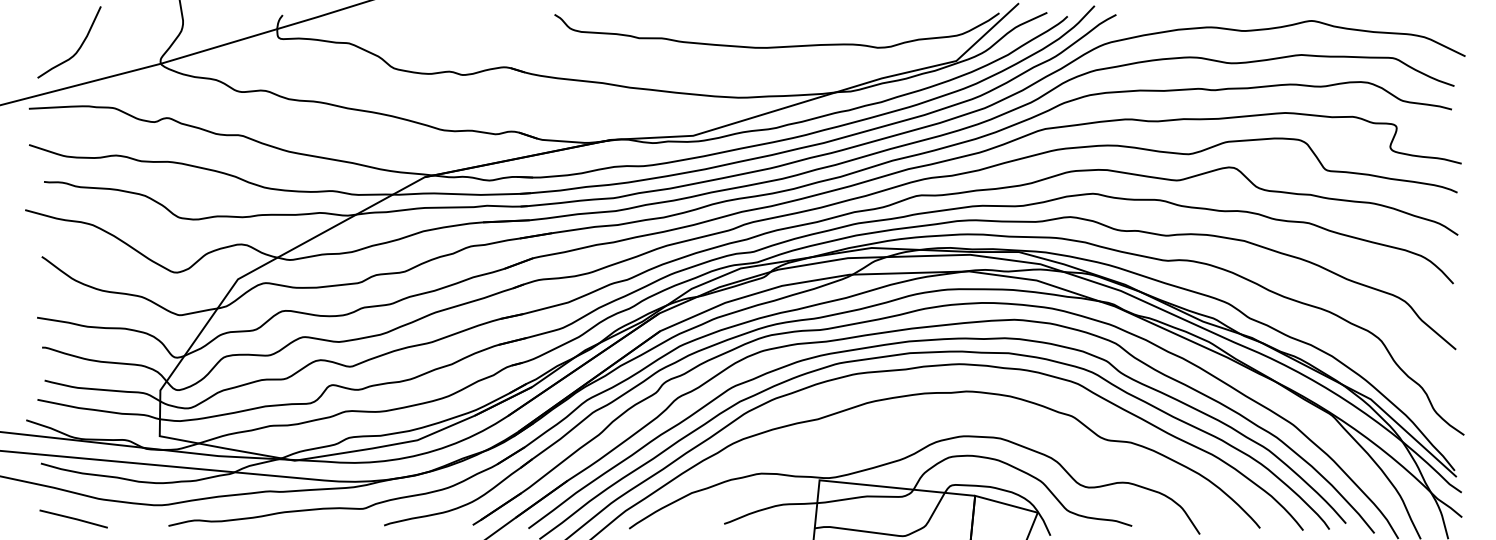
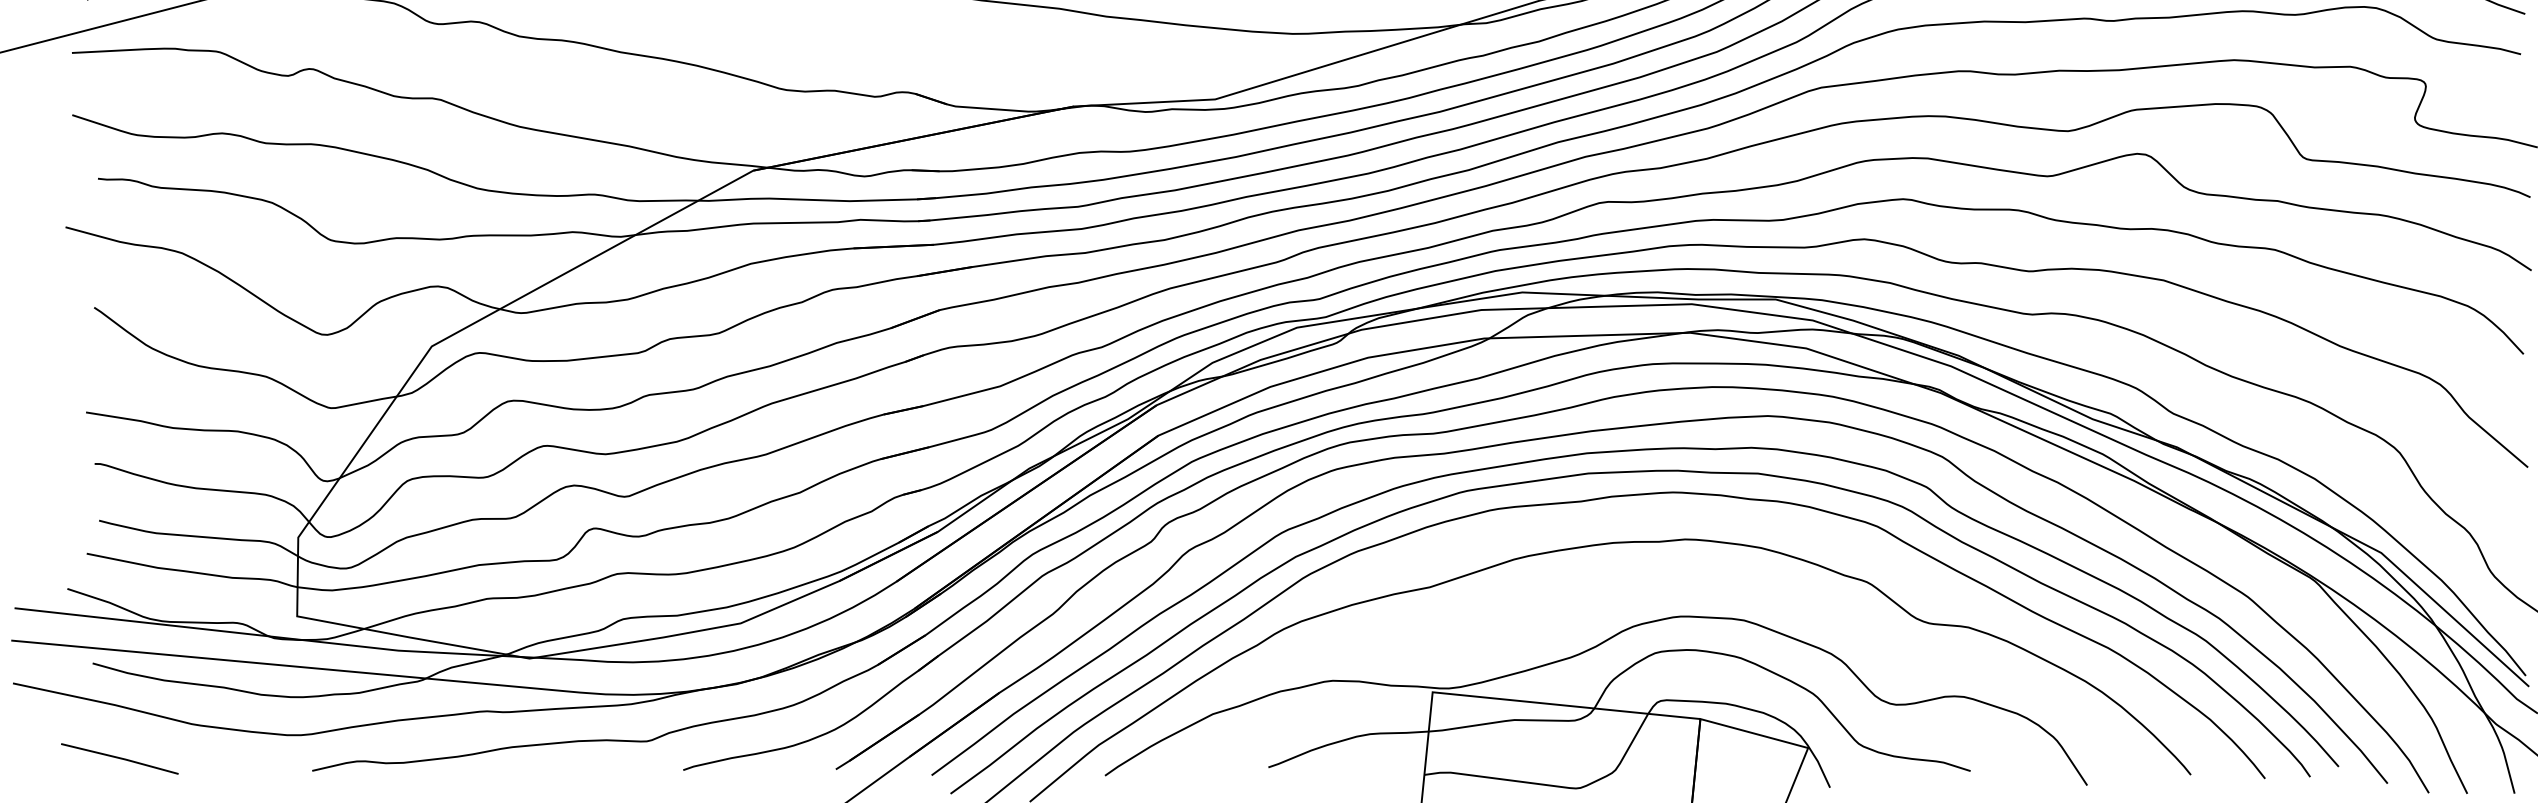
line: (73, 518) -> (119, 758), moved

